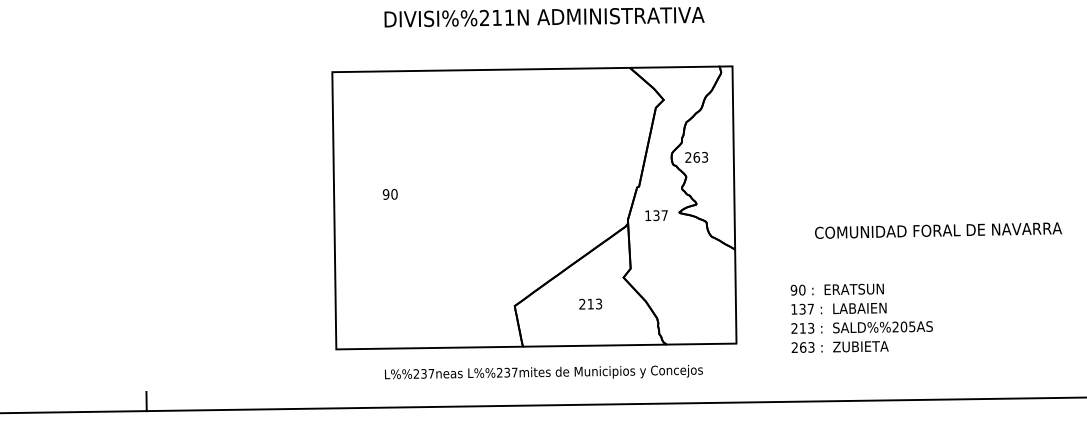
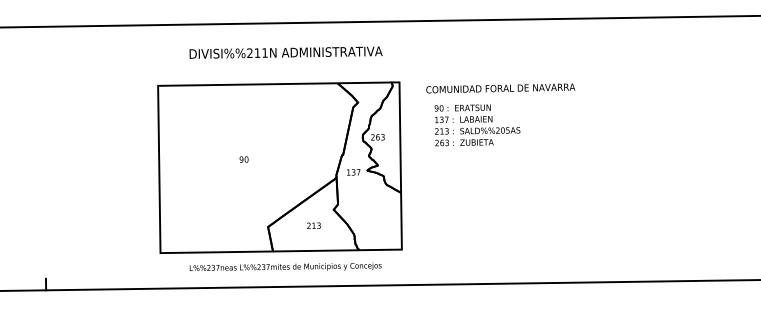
text: (389, 194) -> (243, 159), moved
text: (938, 230) -> (500, 88), moved
text: (861, 318) -> (477, 125), moved

